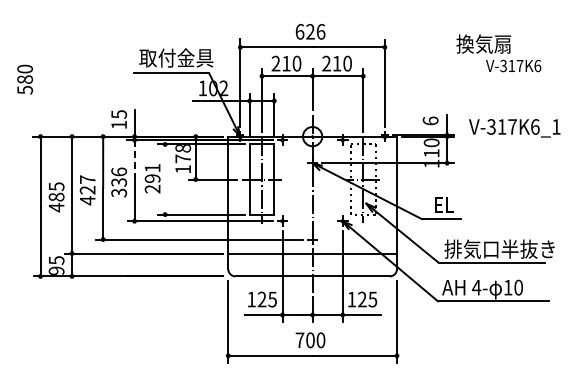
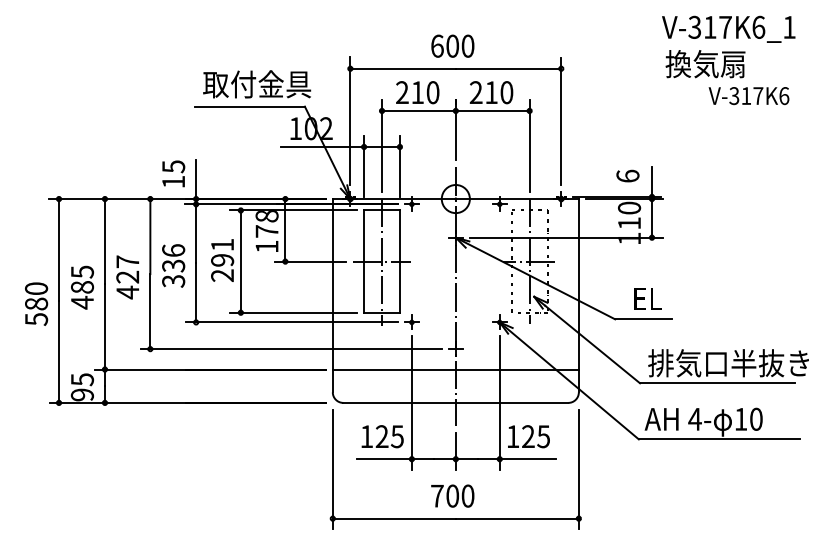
text: (315, 31) -> (460, 45), 626 -> 600
text: (24, 79) -> (35, 303), moved
text: (514, 128) -> (728, 29), moved
line: (134, 160) -> (196, 233), dashed -> solid
line: (165, 179) -> (241, 261), added

